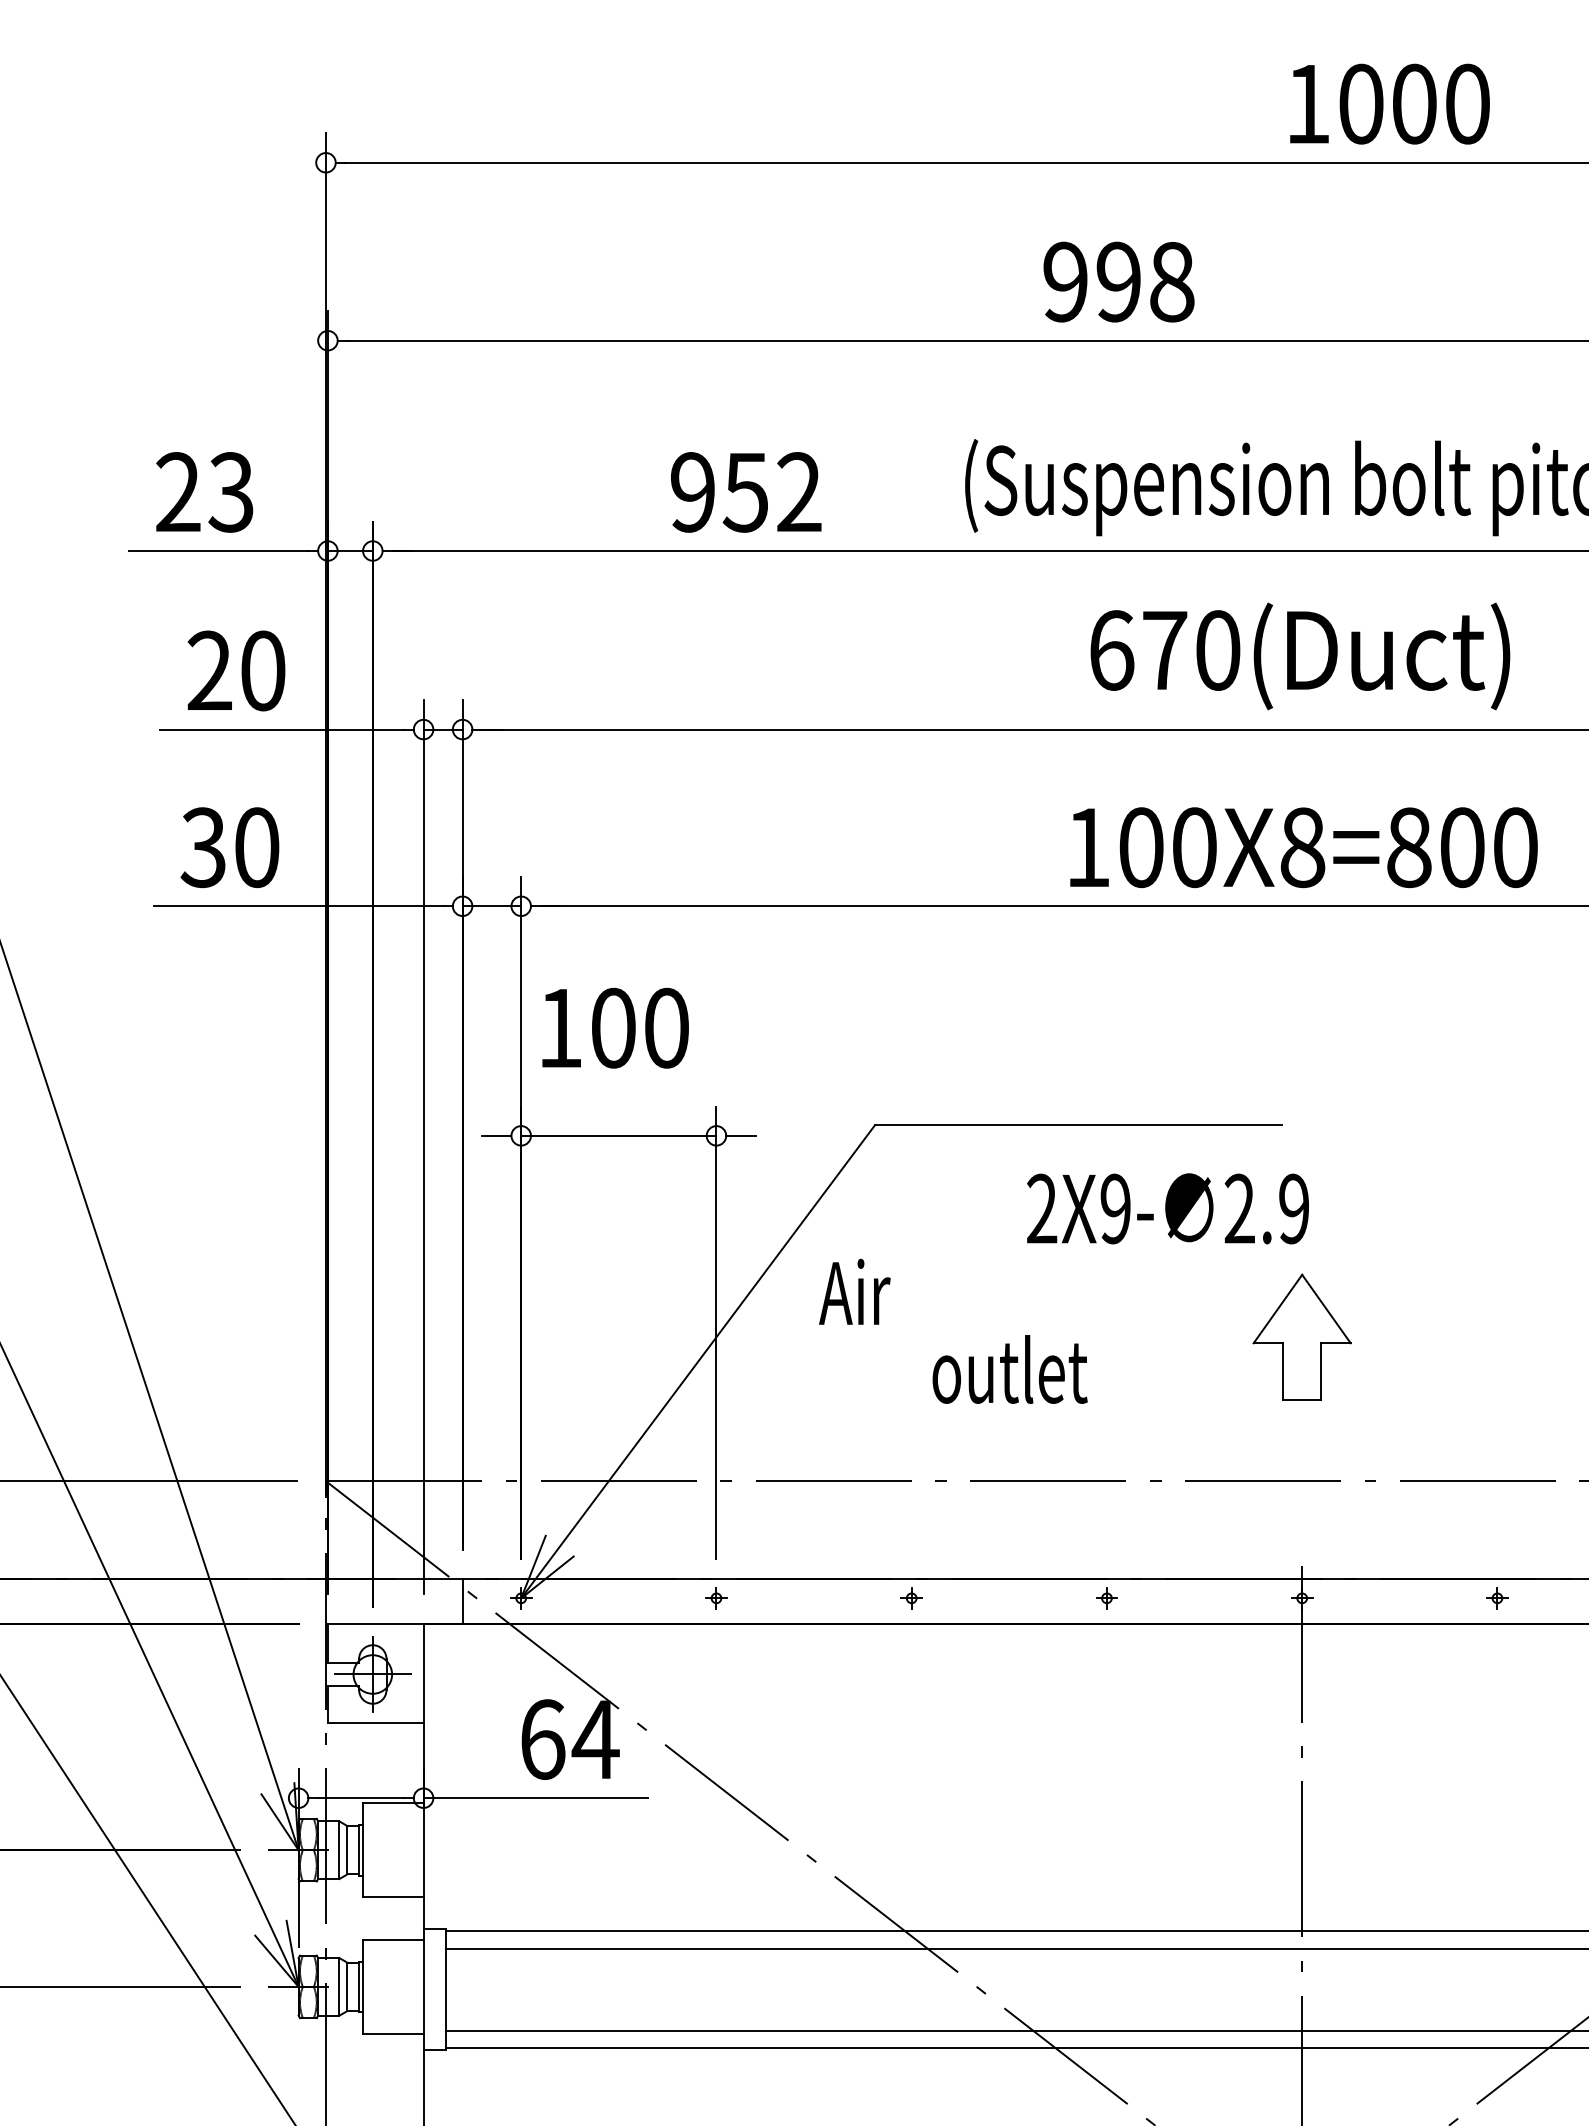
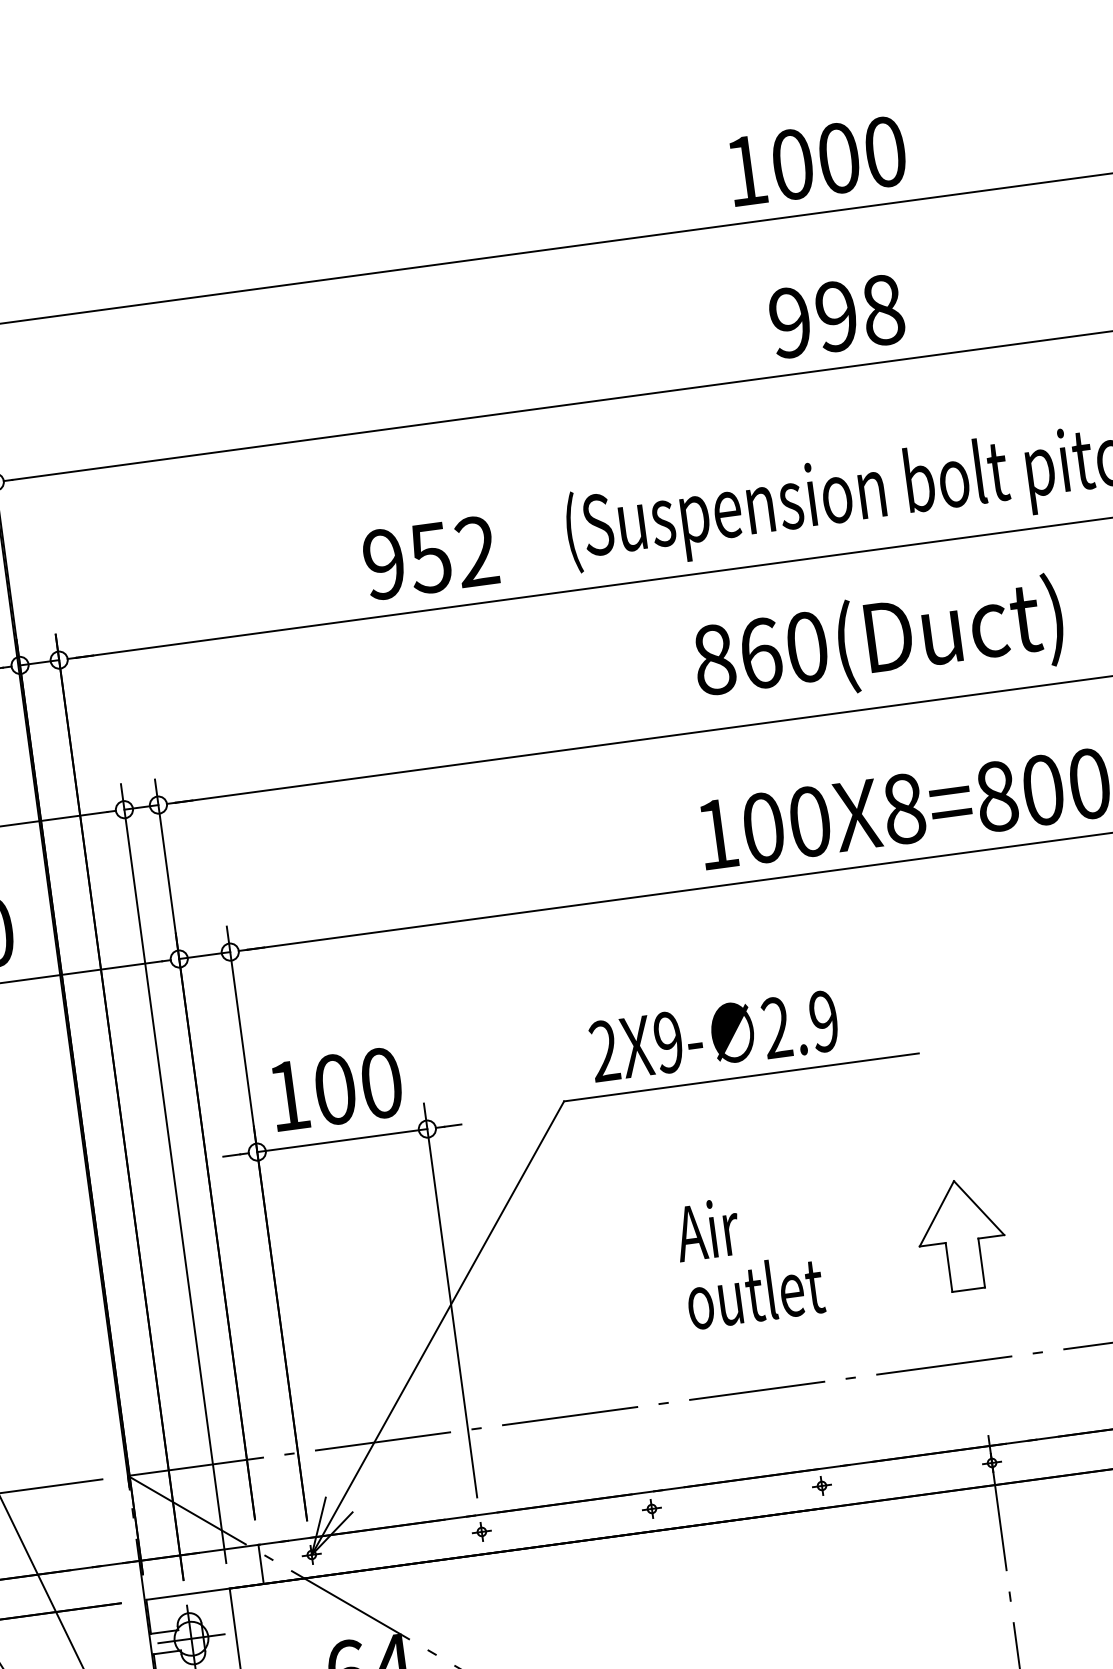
text: (1389, 103) -> (817, 160), moved
text: (1118, 281) -> (836, 315), moved
text: (746, 492) -> (430, 557), moved
text: (1138, 650) -> (737, 656), 670(Duct) -> 860(Duct)
text: (615, 1027) -> (336, 1088), moved
text: (1167, 1208) -> (713, 1035), moved
text: (854, 1291) -> (707, 1229), moved
text: (1009, 1369) -> (754, 1292), moved

